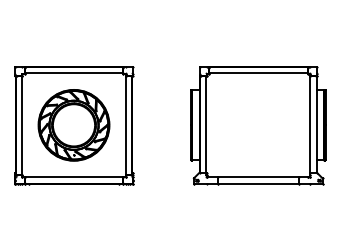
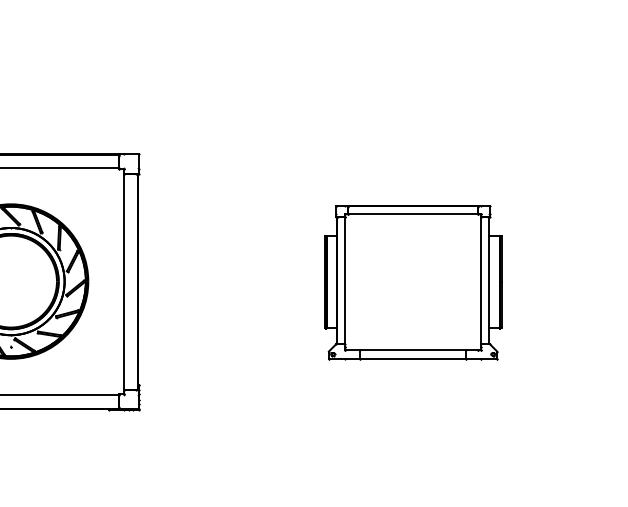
part: (258, 125) -> (413, 281), size x0.6

